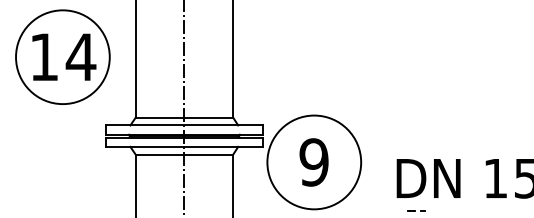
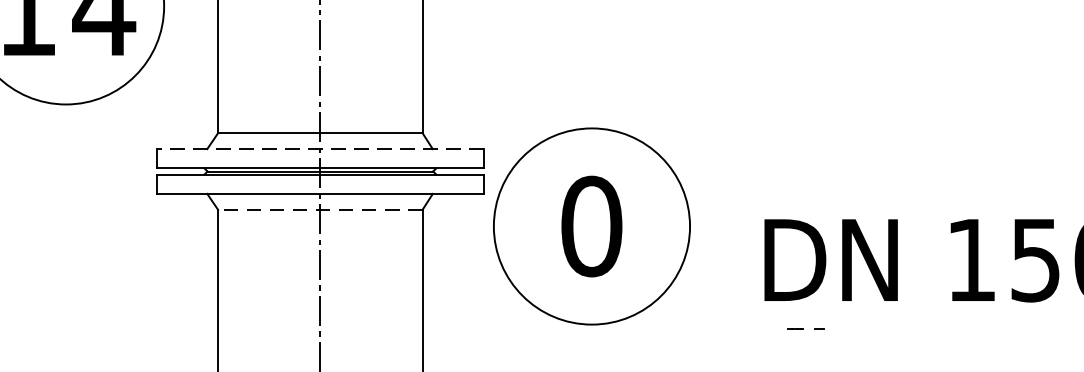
line: (183, 125) -> (318, 149), solid -> dashed
line: (184, 154) -> (320, 209), solid -> dashed
text: (313, 162) -> (590, 226), 9 -> 0

